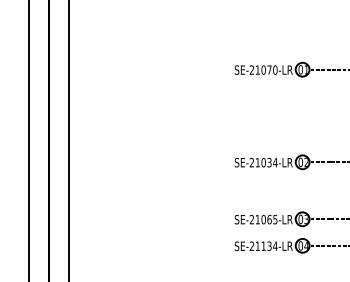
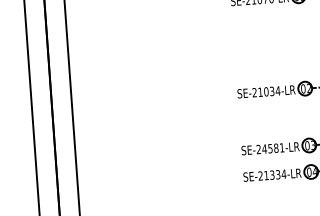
text: (266, 219) -> (273, 148), SE-21065-LR -> SE-24581-LR
text: (263, 245) -> (272, 174), SE-21134-LR -> SE-21334-LR

